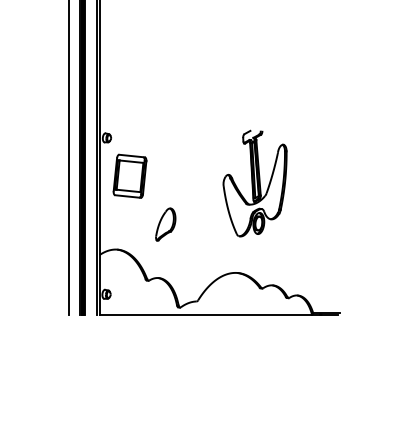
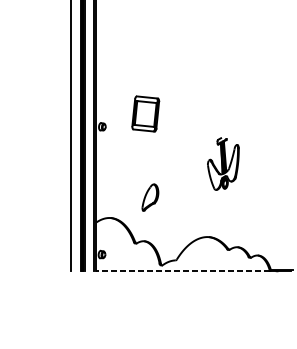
part: (129, 175) -> (145, 113), moved
part: (254, 183) -> (222, 164), size x0.6
line: (205, 314) -> (182, 271), solid -> dashed

